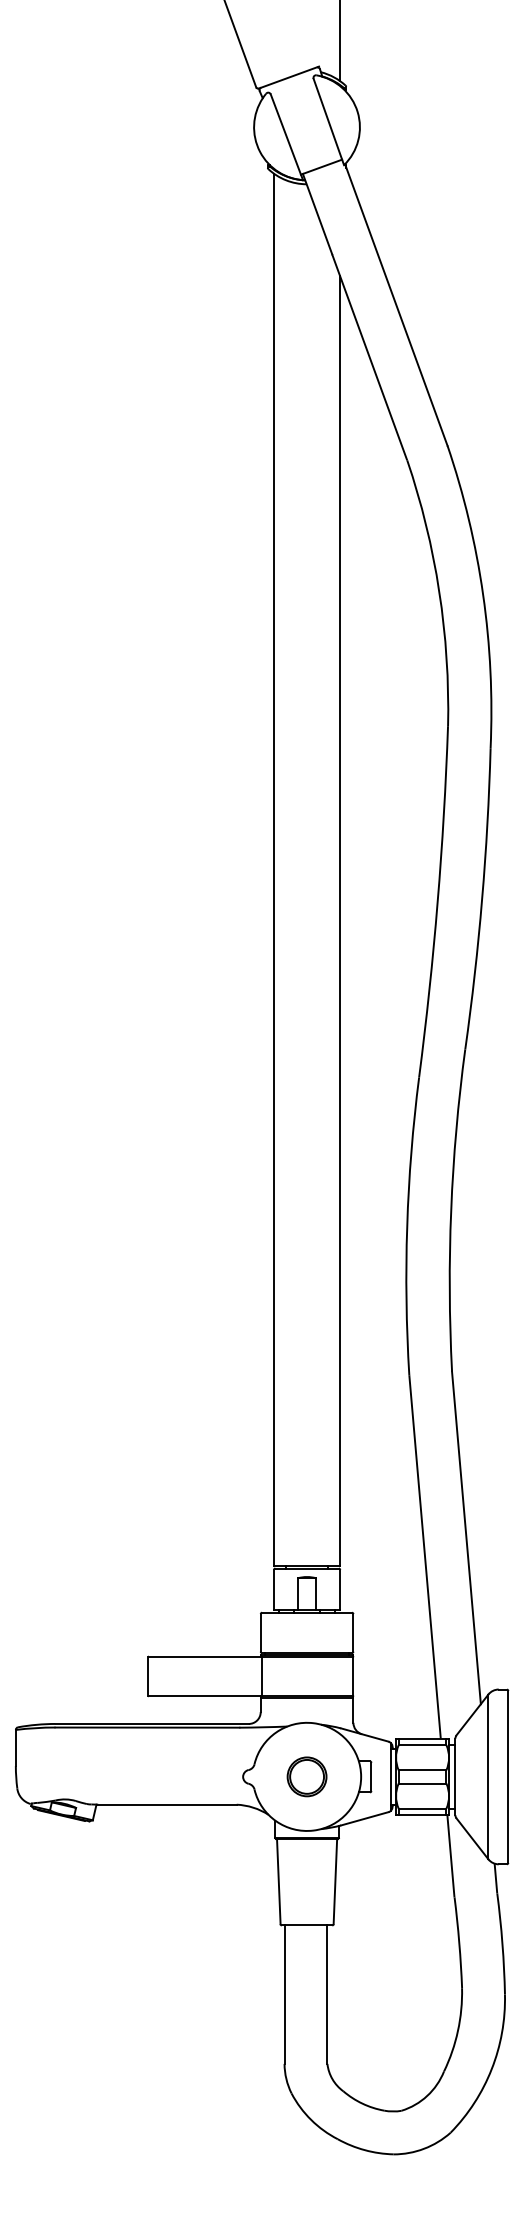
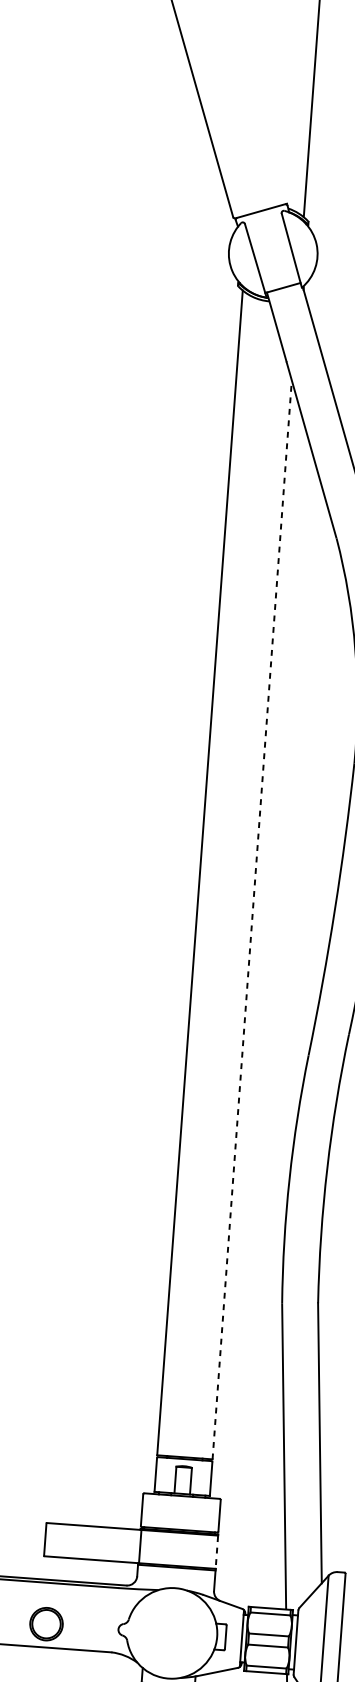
line: (340, 920) -> (252, 919), solid -> dashed
line: (353, 1676) -> (216, 1552), solid -> dashed
part: (306, 1776) -> (46, 1623), moved

